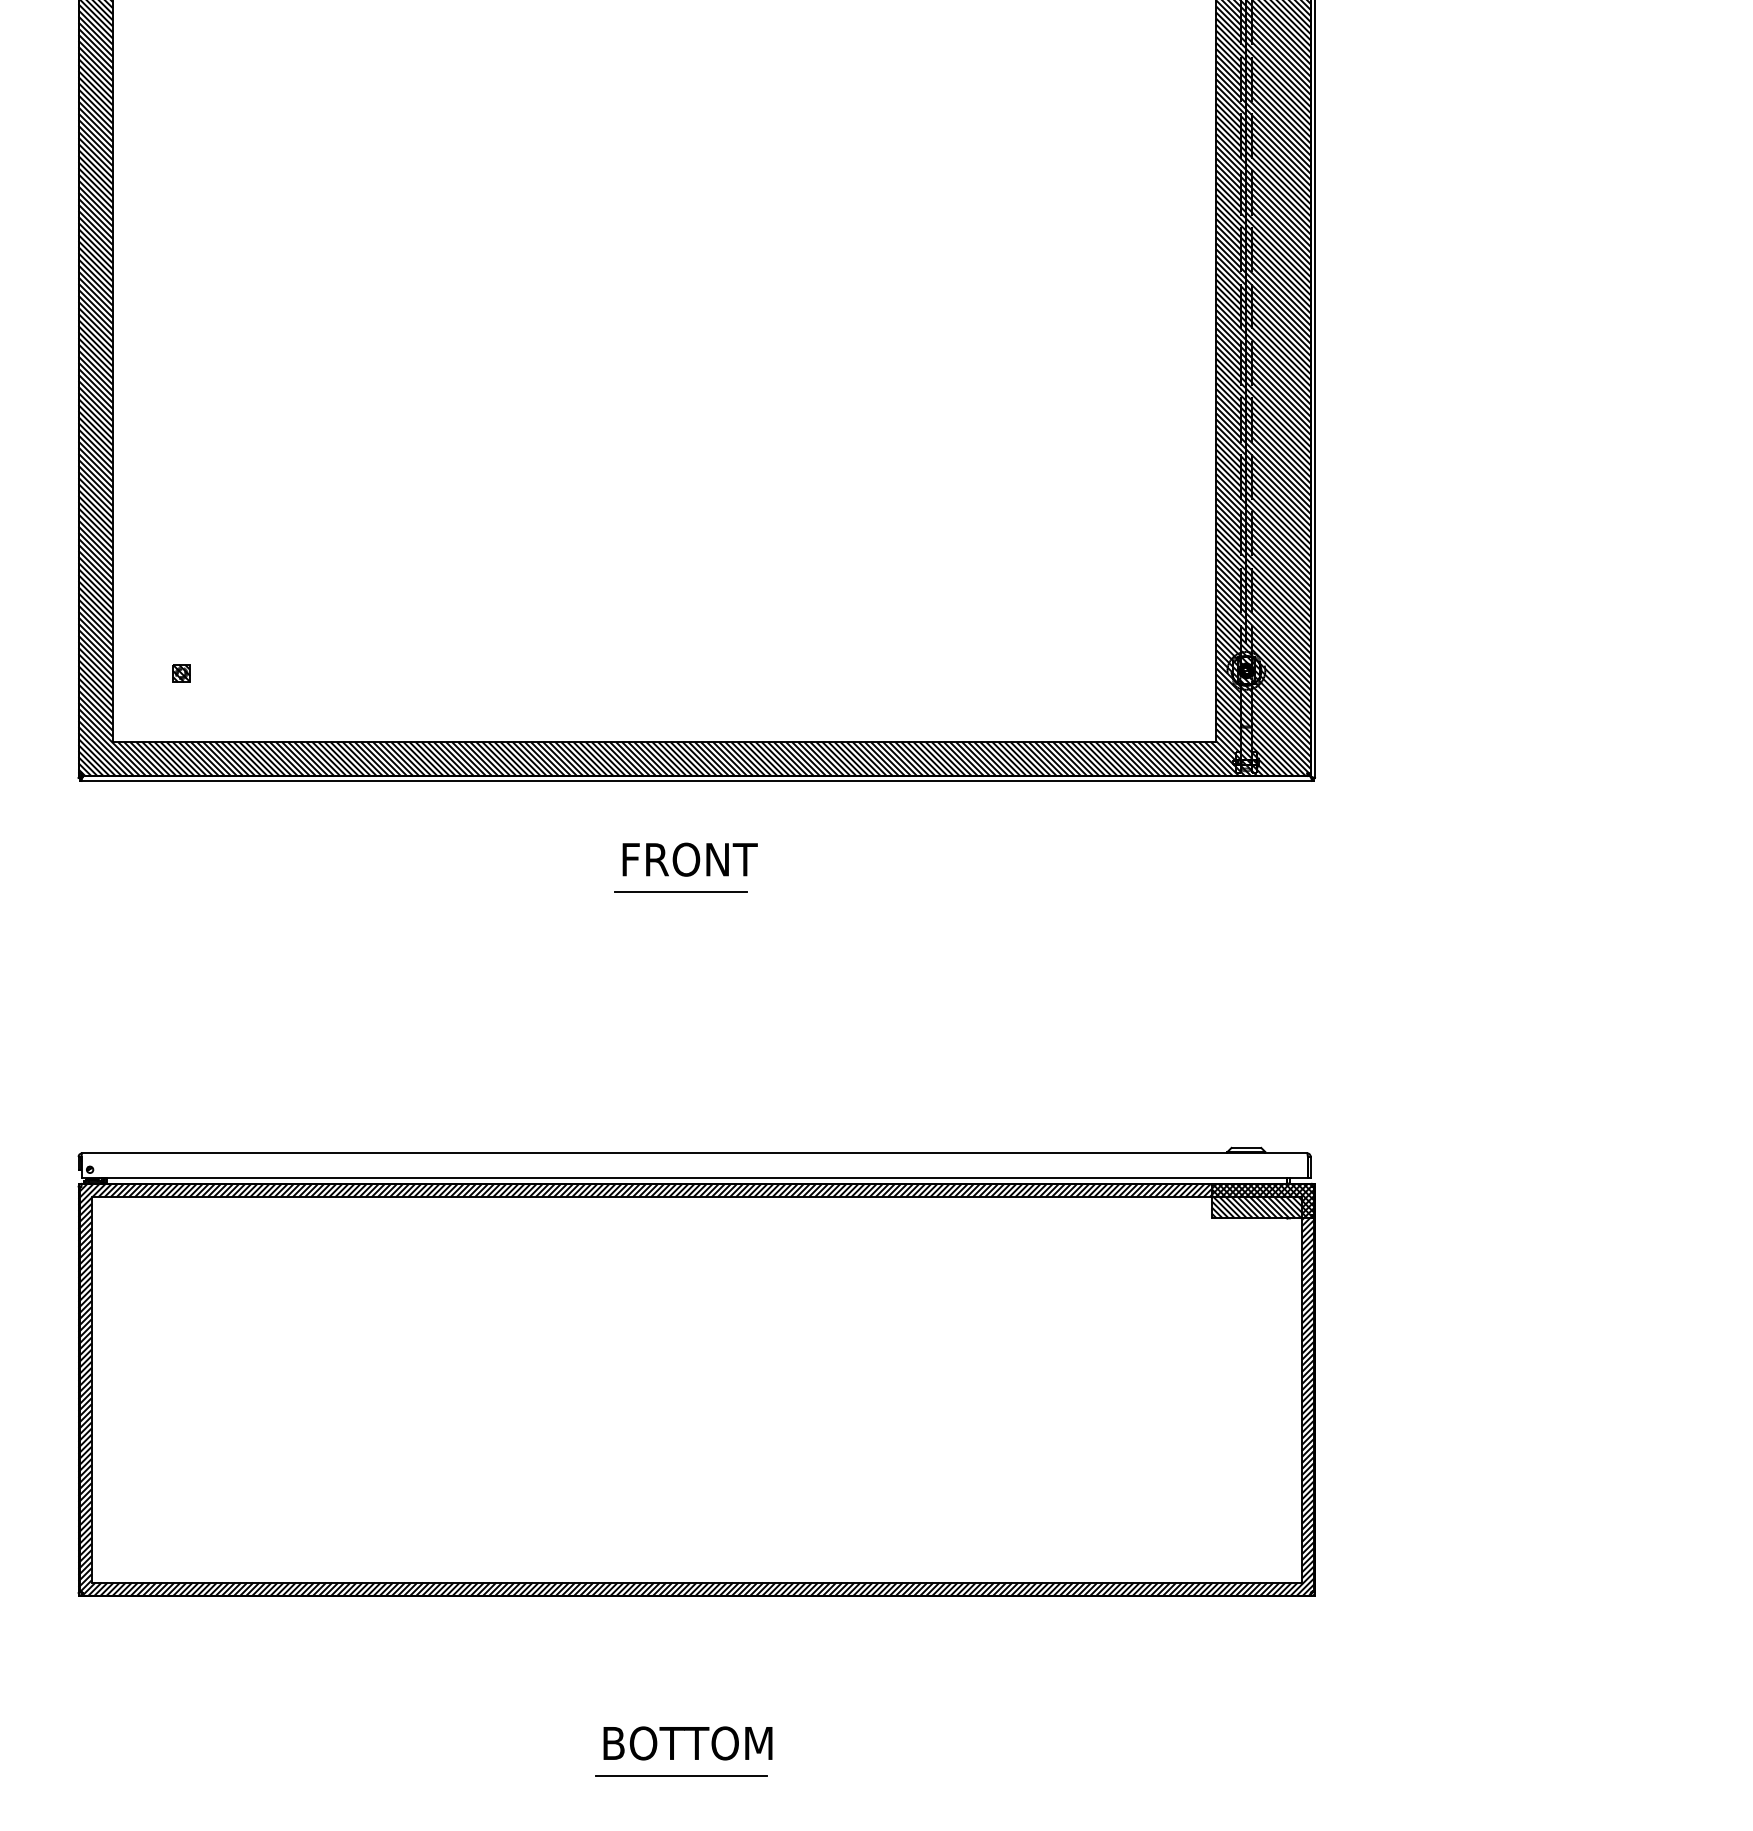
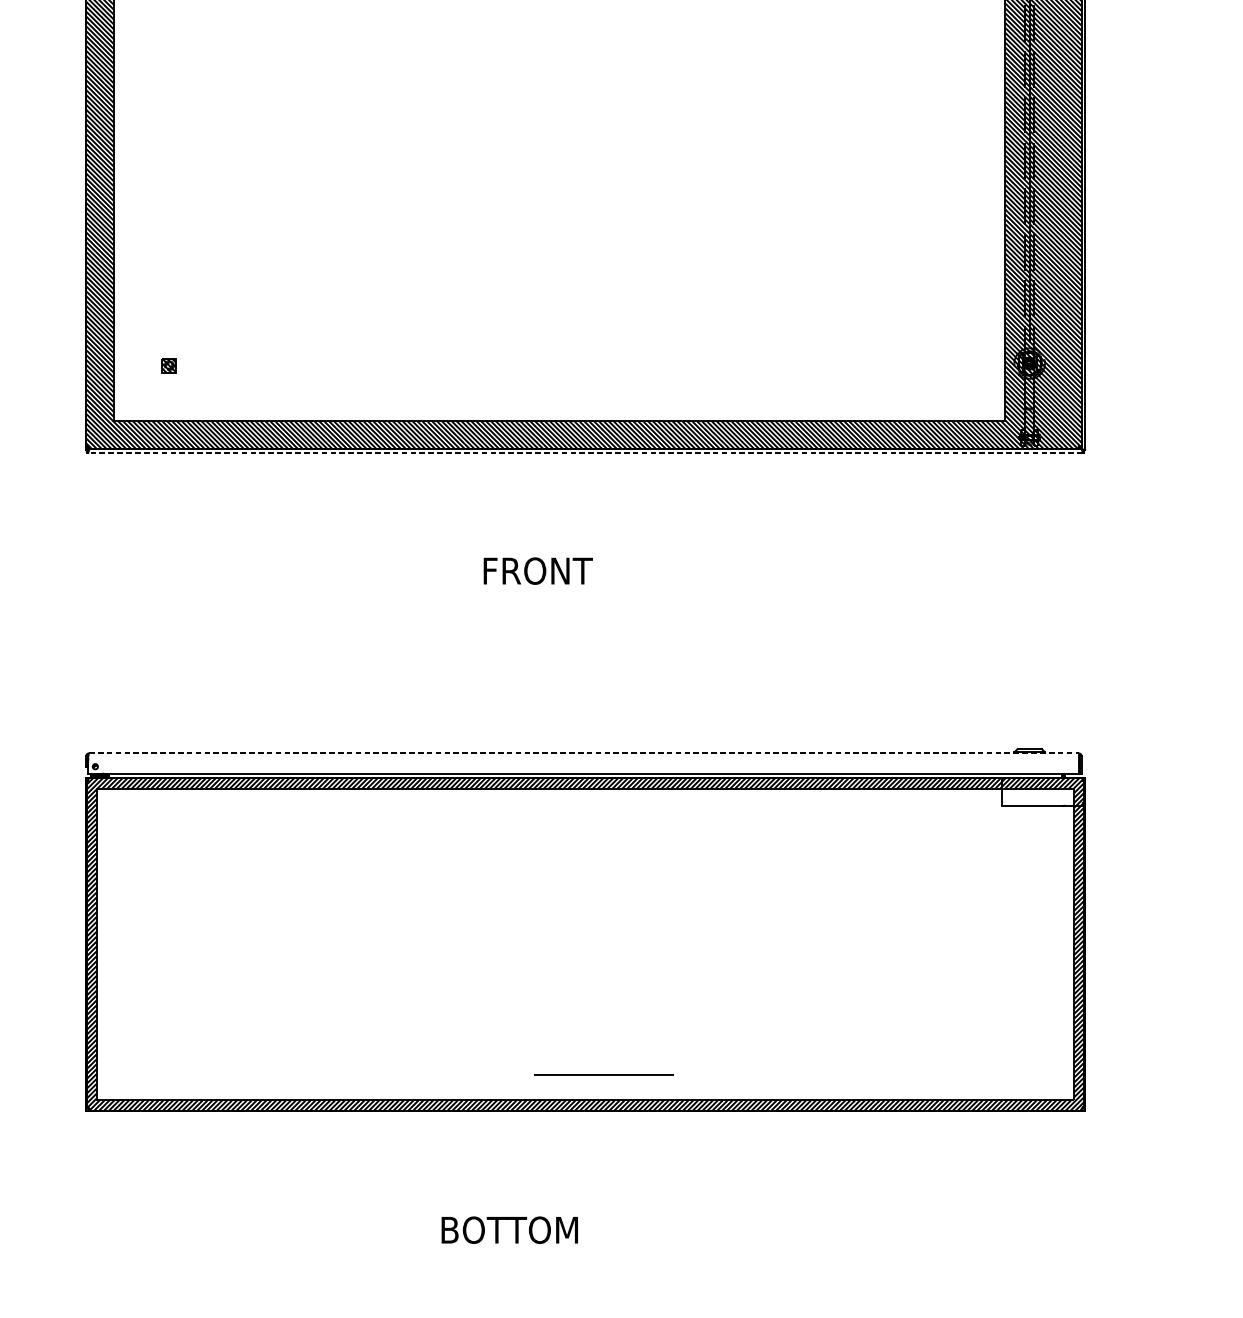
line: (696, 780) -> (585, 452), solid -> dashed
text: (689, 859) -> (537, 570), moved
line: (680, 892) -> (572, 542), removed
line: (694, 1153) -> (583, 753), solid -> dashed
hatch: (1263, 1200) -> (1043, 791), removed
text: (687, 1743) -> (509, 1230), moved
line: (681, 1775) -> (603, 1074), moved

